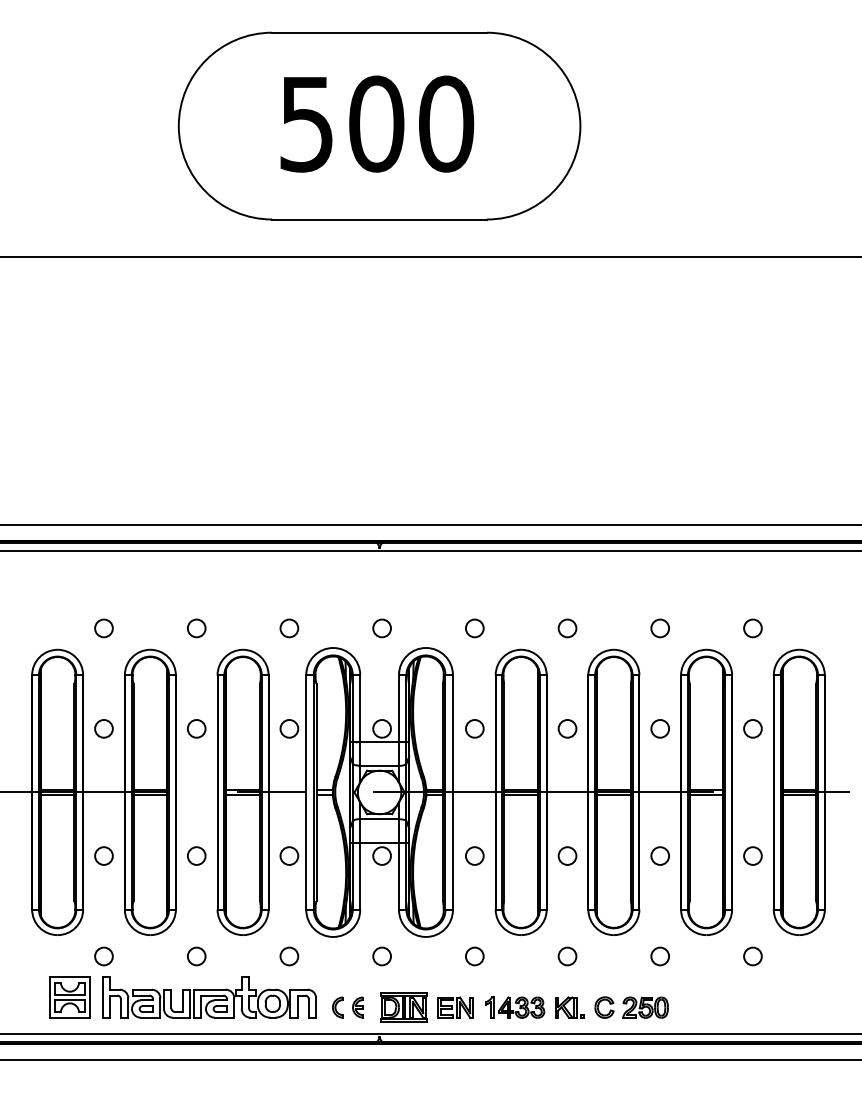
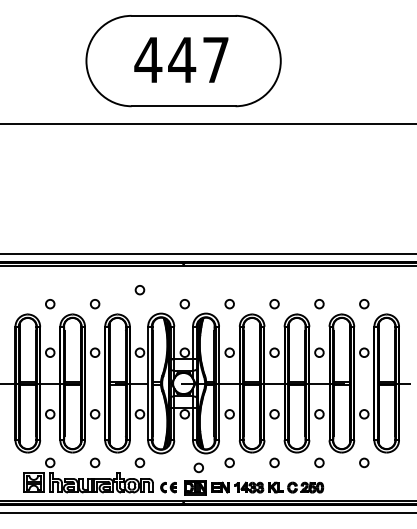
text: (375, 122) -> (181, 59), 500 -> 447
circle: (288, 629) -> (139, 290), moved
circle: (381, 955) -> (198, 467), moved

